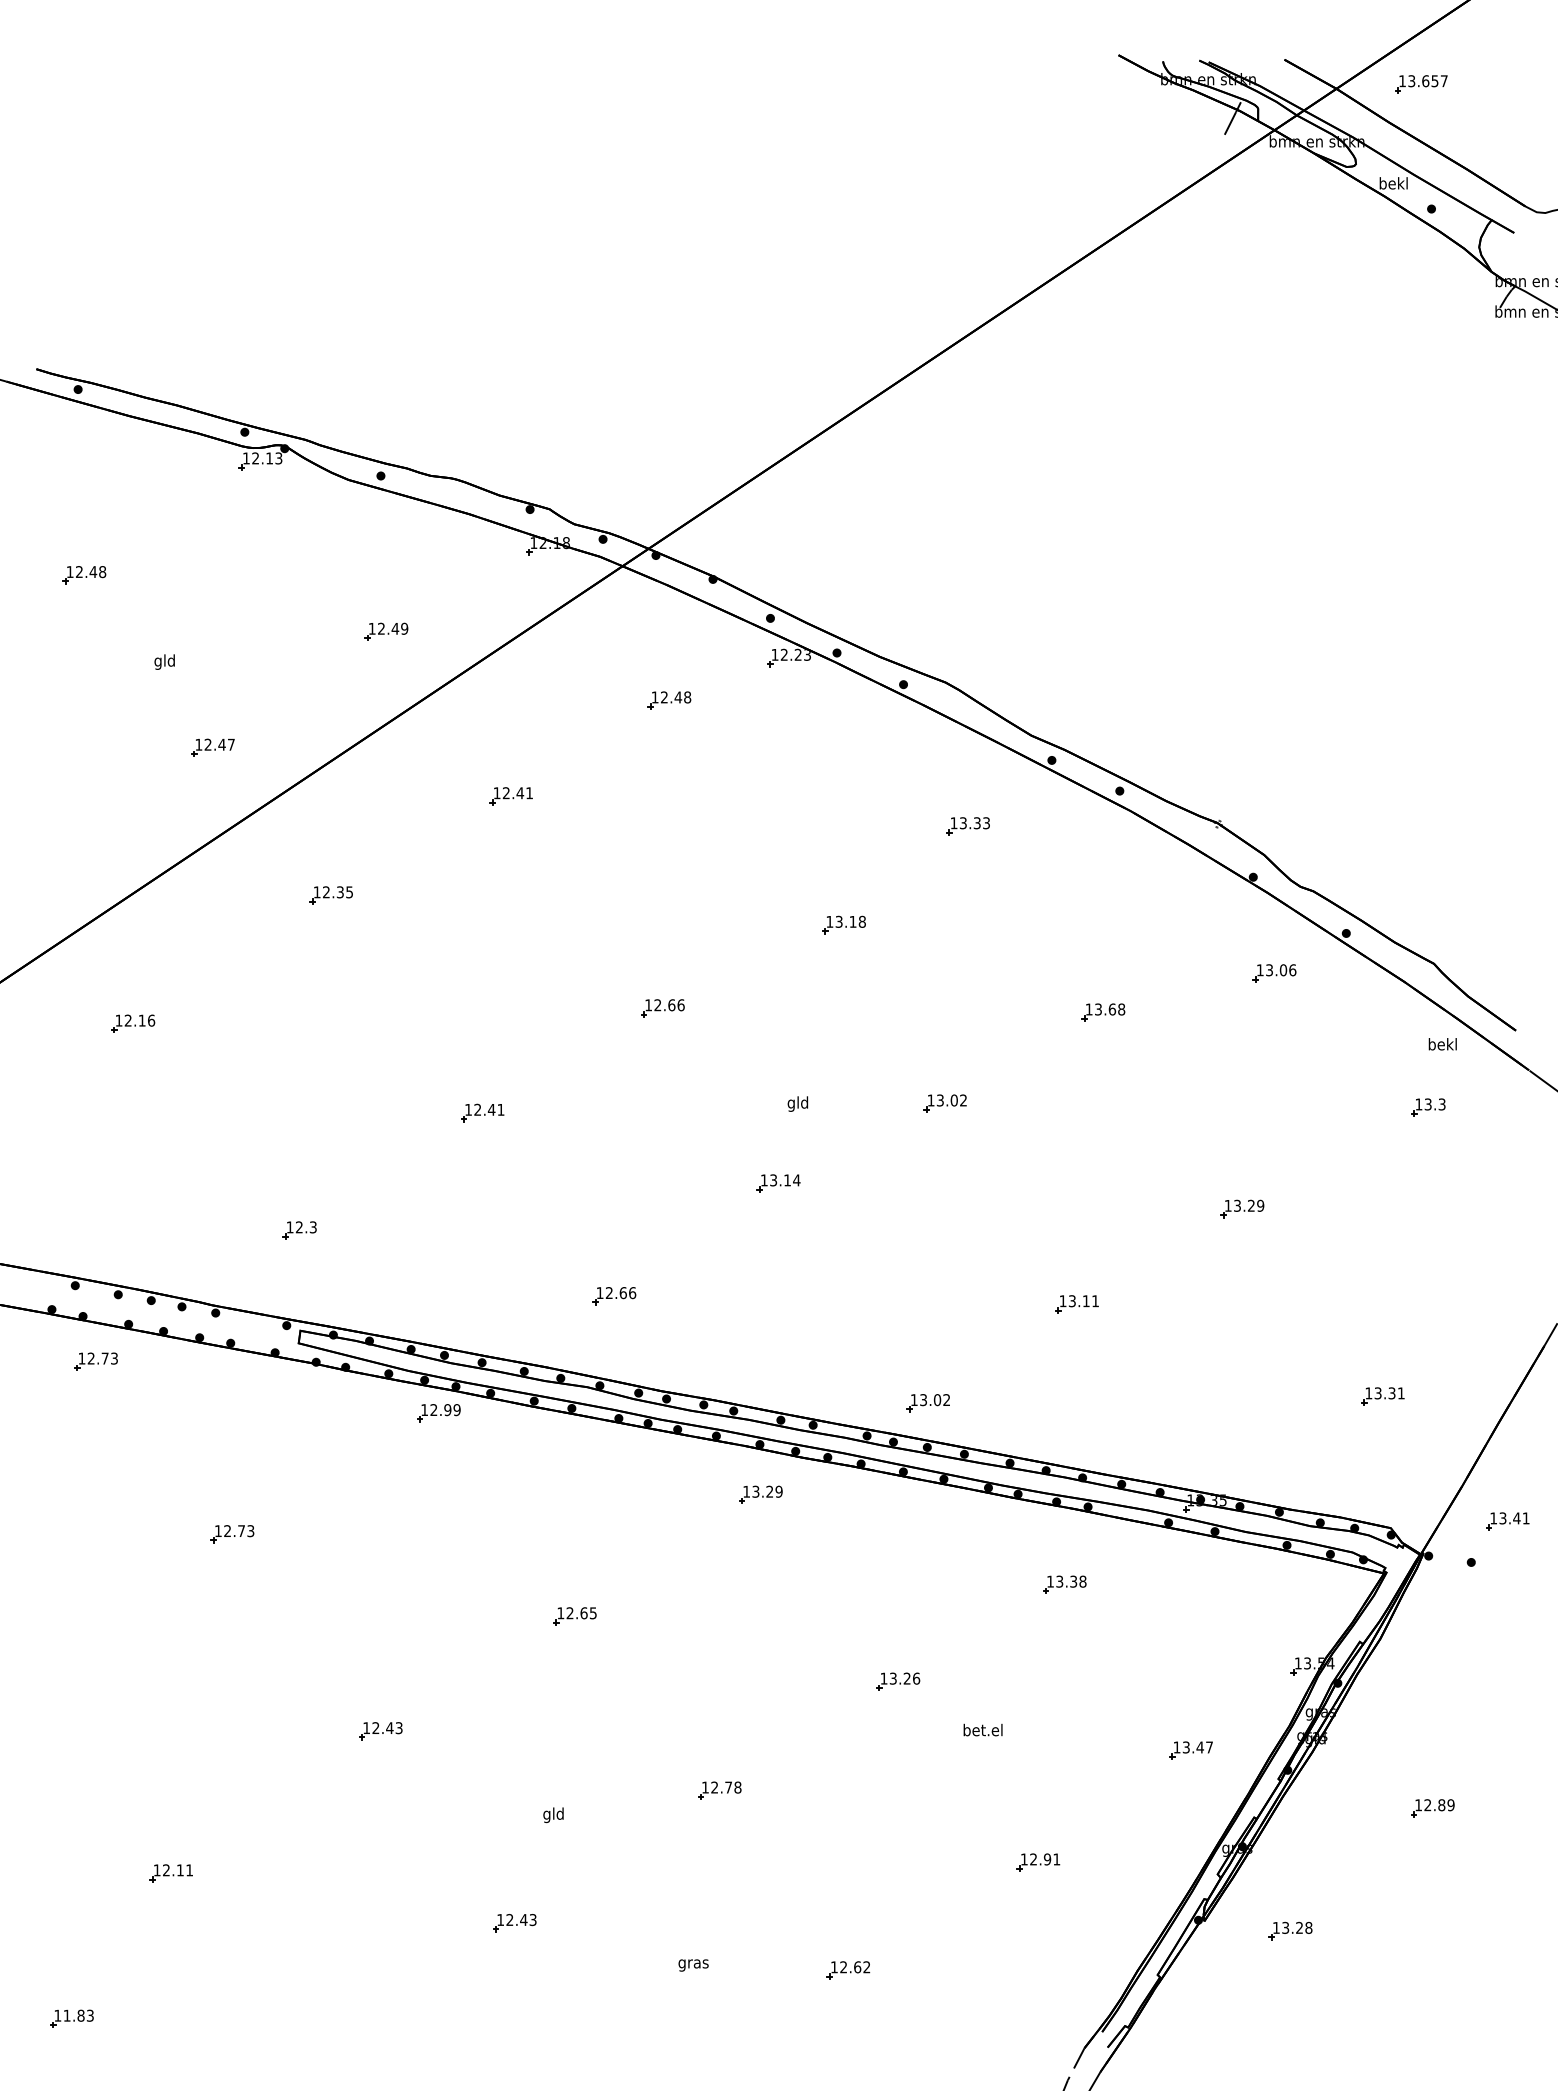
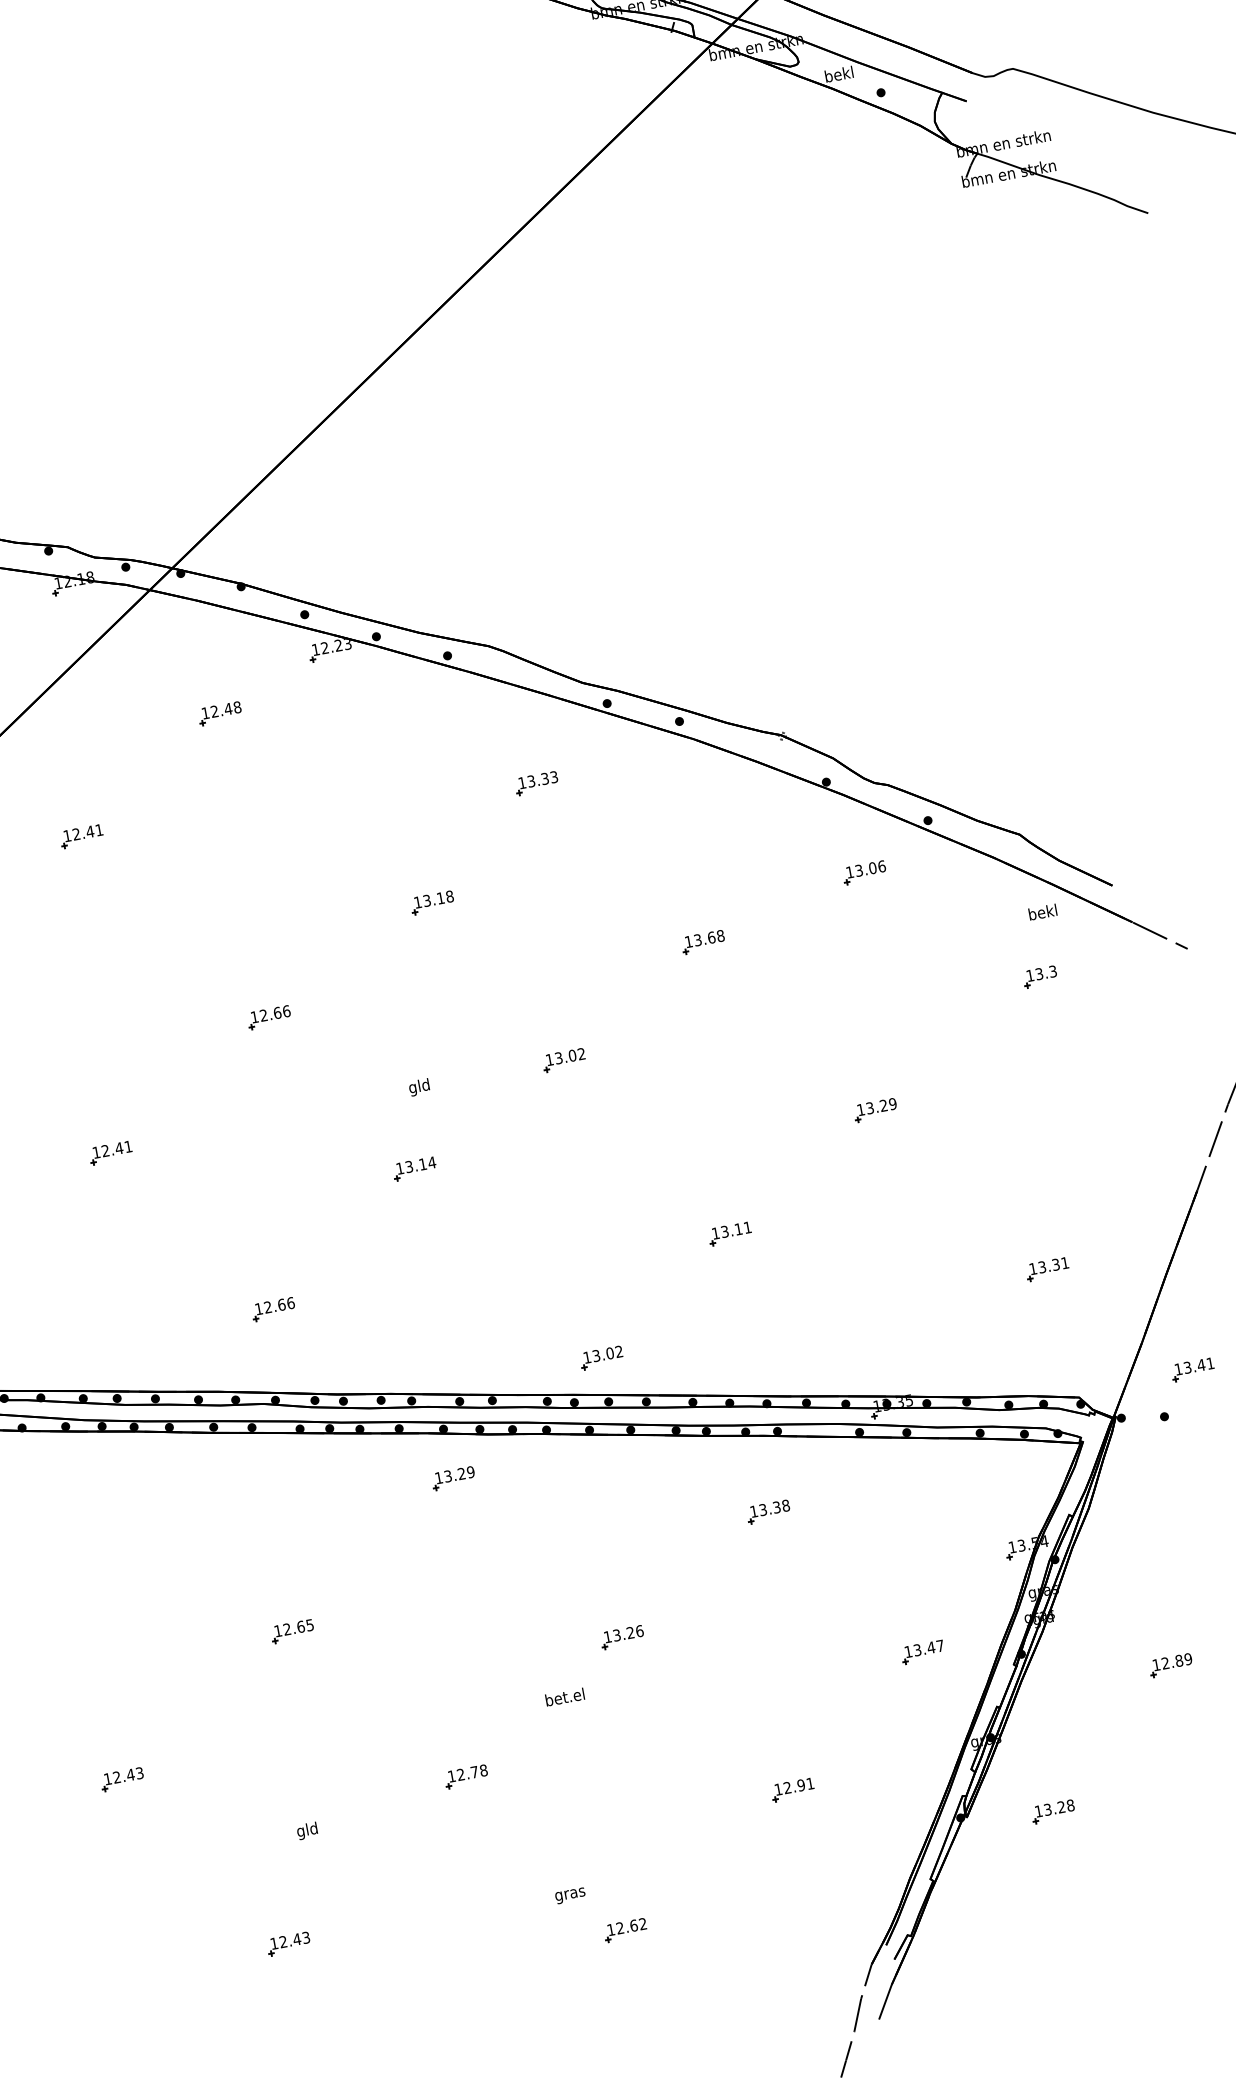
line: (1230, 123) -> (667, 44), removed
part: (438, 1413) -> (121, 1456), removed
text: (982, 1729) -> (564, 1696), moved
text: (693, 1965) -> (570, 1895), moved

